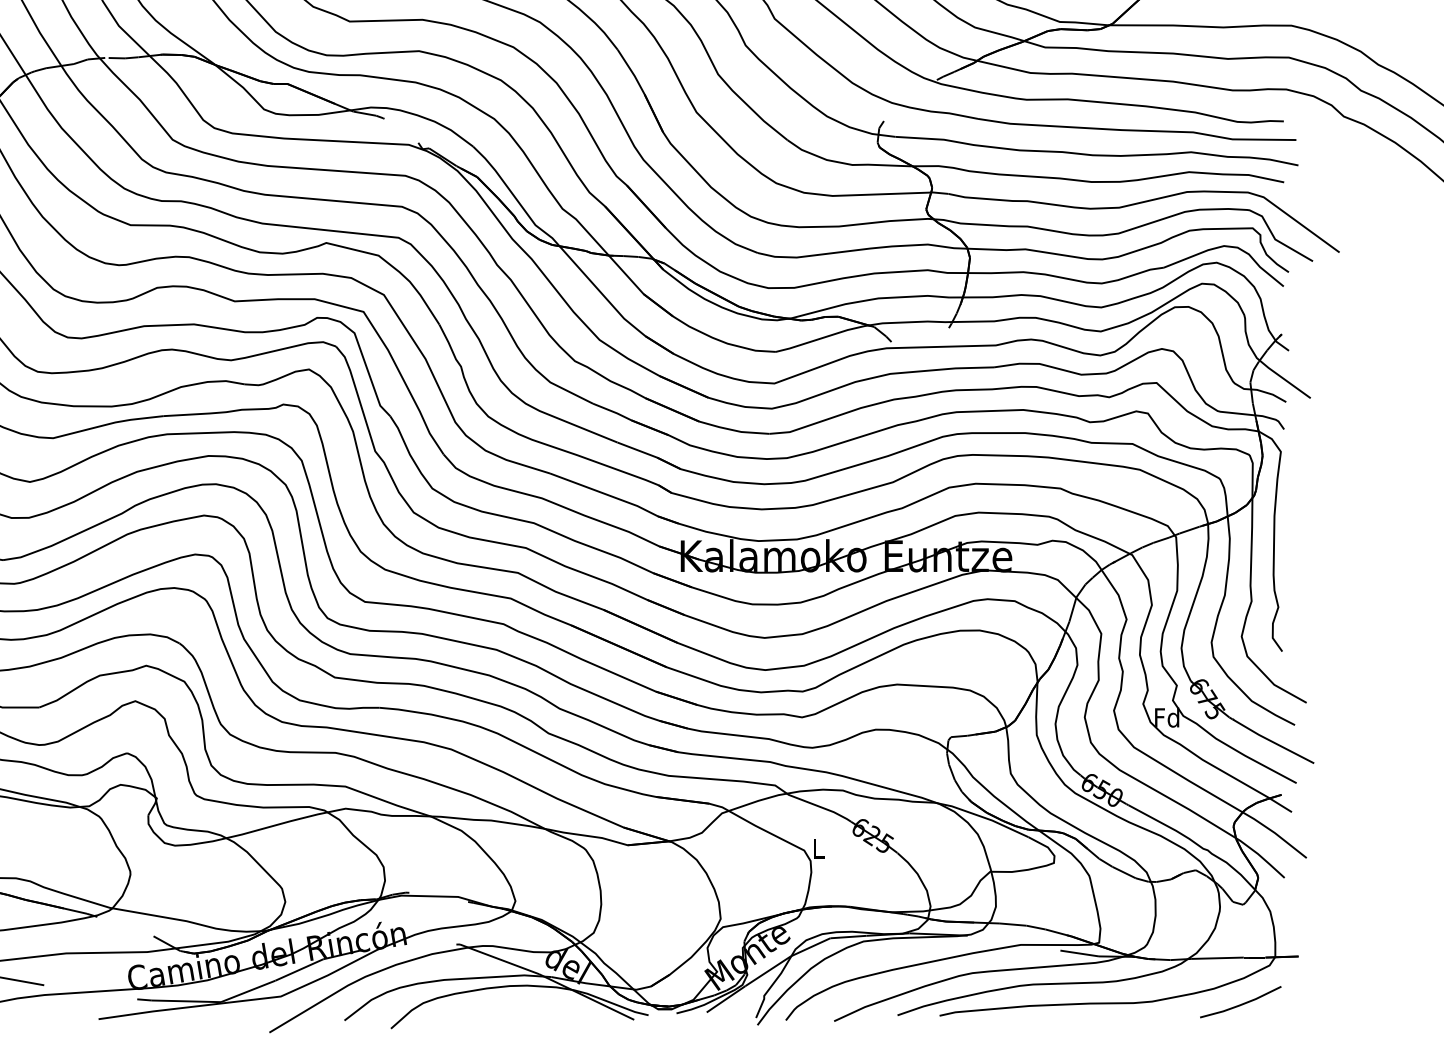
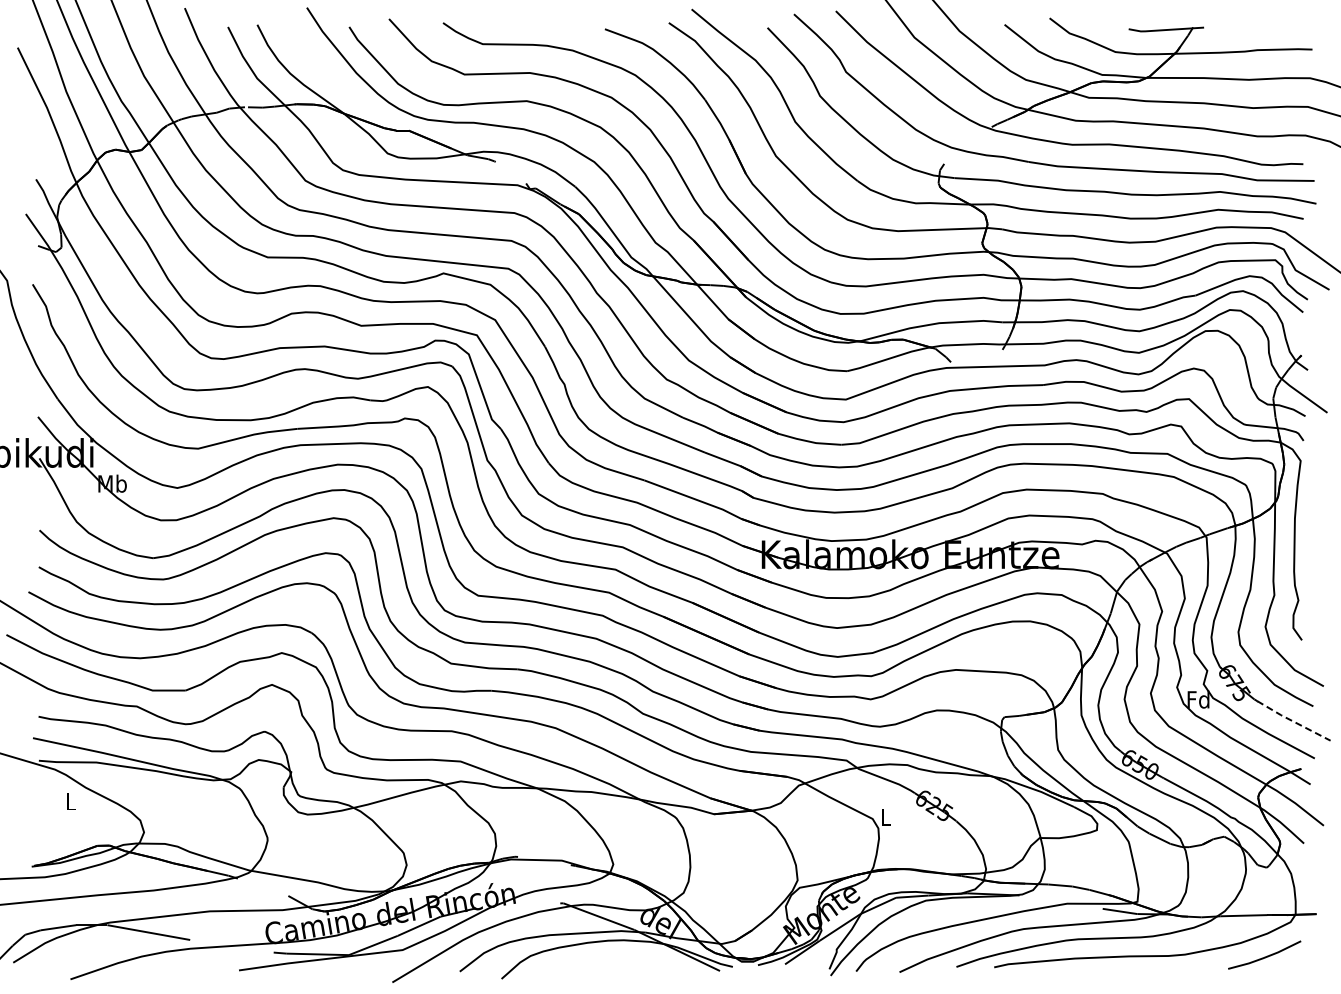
line: (1272, 741) -> (1293, 721), solid -> dashed

